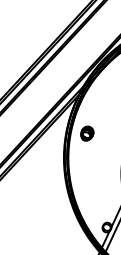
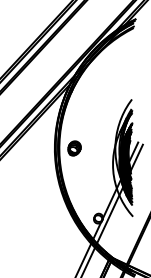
part: (87, 133) -> (74, 148), moved

